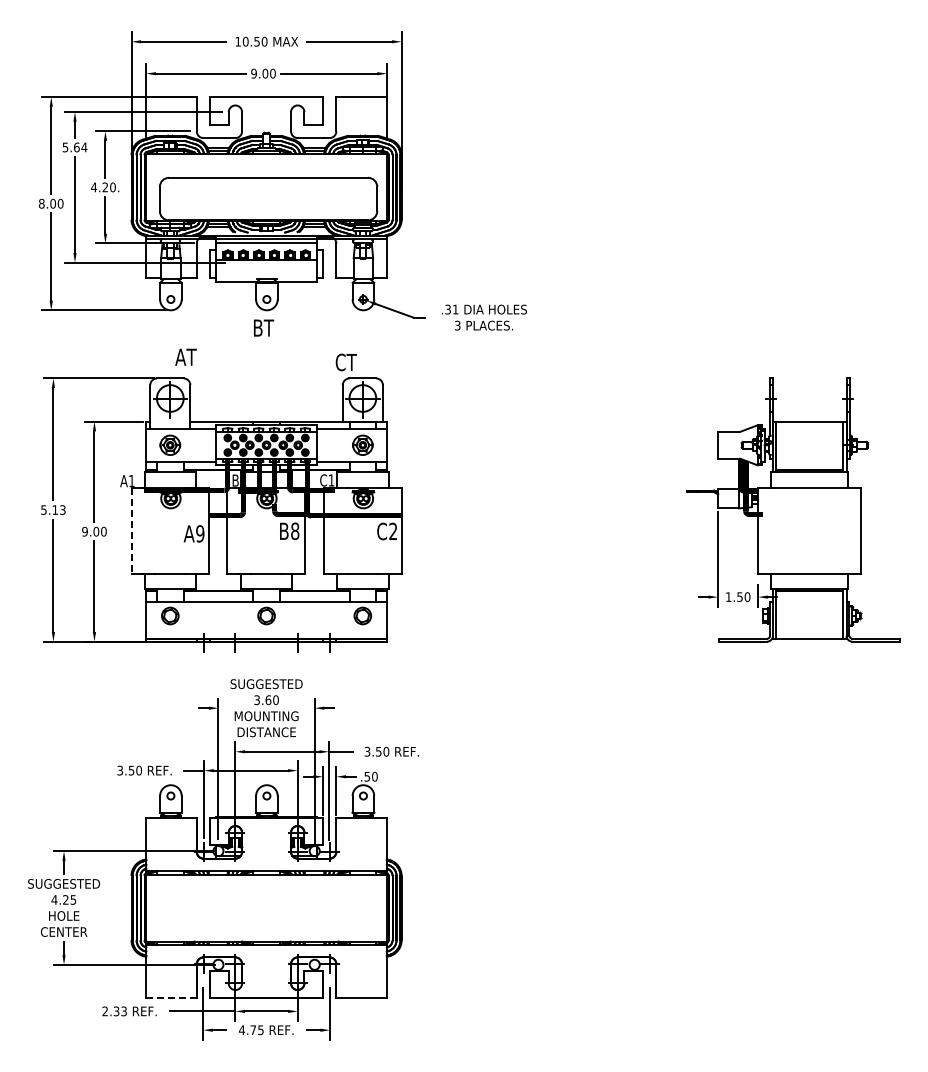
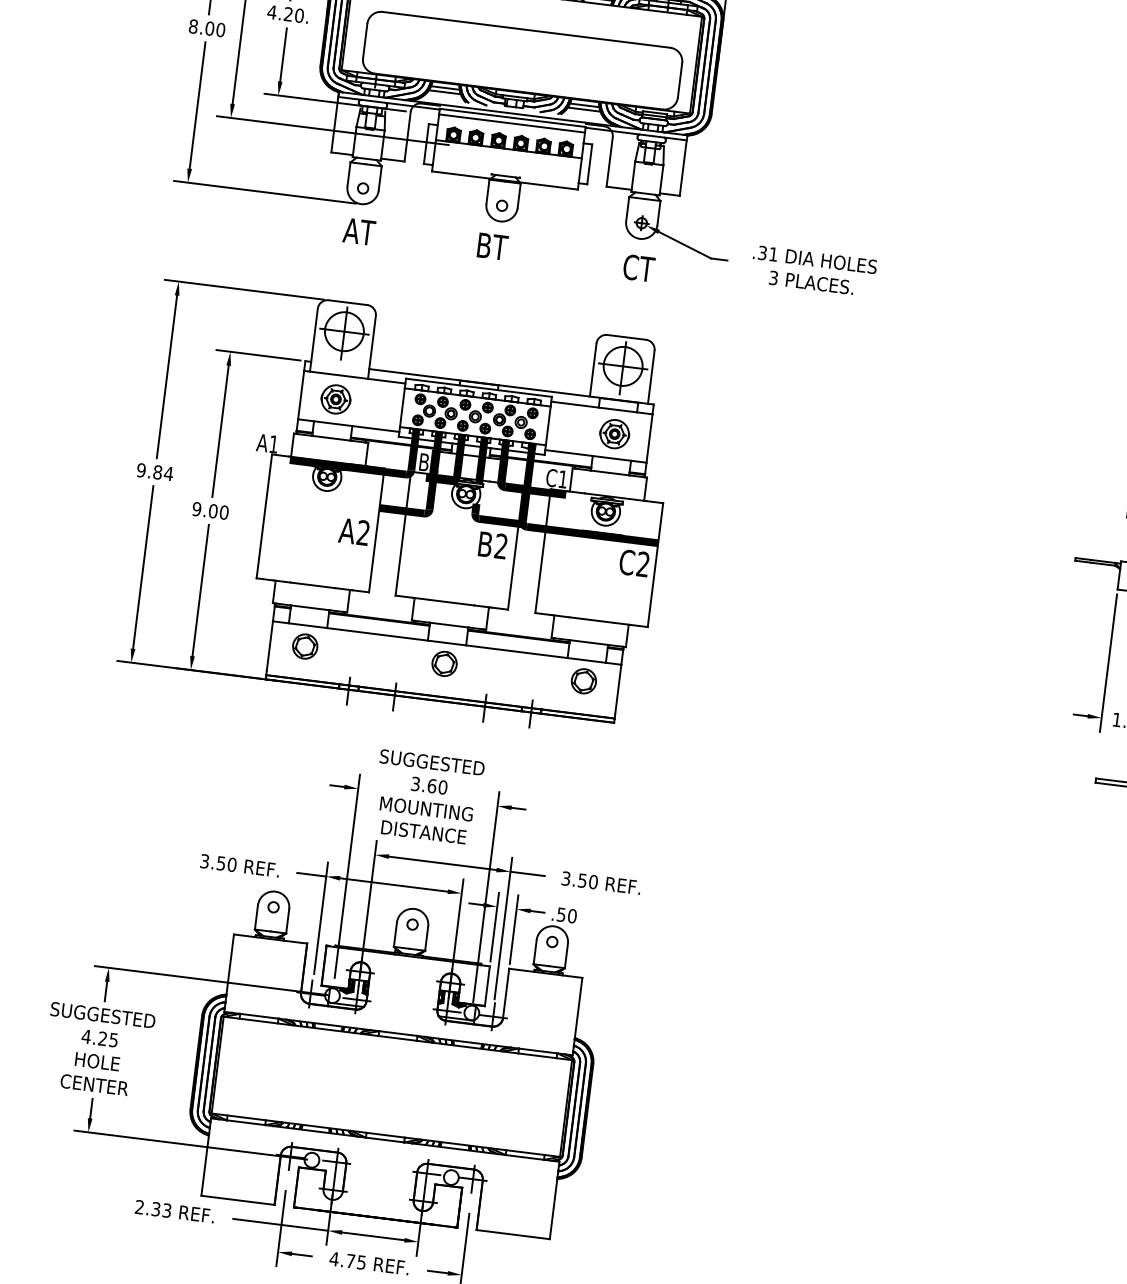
text: (185, 356) -> (358, 230), moved
text: (345, 362) -> (637, 268), moved
text: (53, 509) -> (155, 471), 5.13 -> 9.84
line: (131, 530) -> (264, 515), dashed -> solid
text: (295, 531) -> (501, 546), B8 -> B2
text: (200, 533) -> (363, 532), A9 -> A2
line: (172, 998) -> (239, 1200), dashed -> solid

